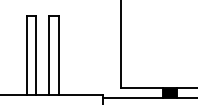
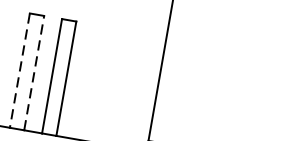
line: (36, 55) -> (34, 72), solid -> dashed
line: (26, 56) -> (19, 71), solid -> dashed

